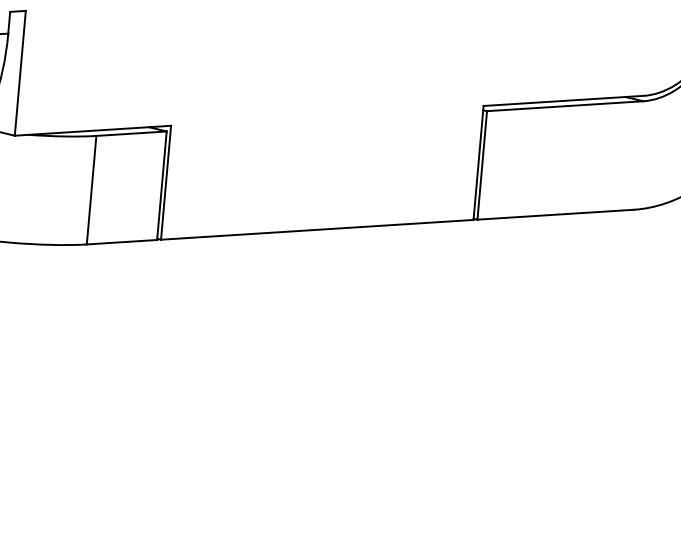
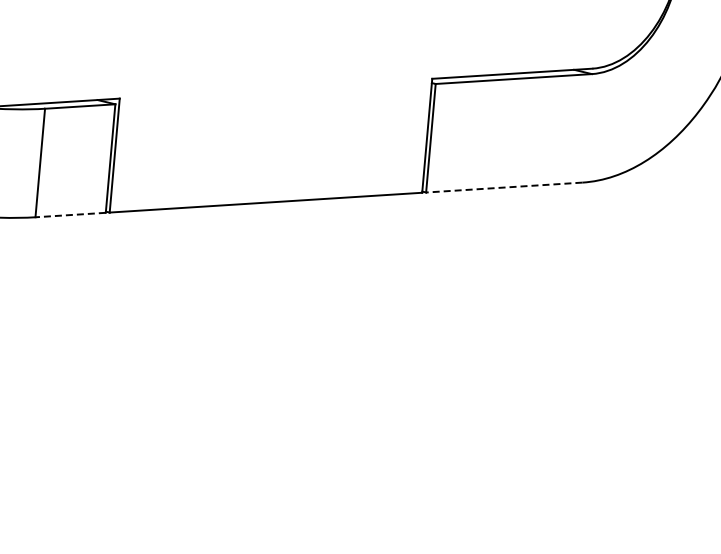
line: (554, 214) -> (503, 187), solid -> dashed
line: (121, 242) -> (70, 215), solid -> dashed

